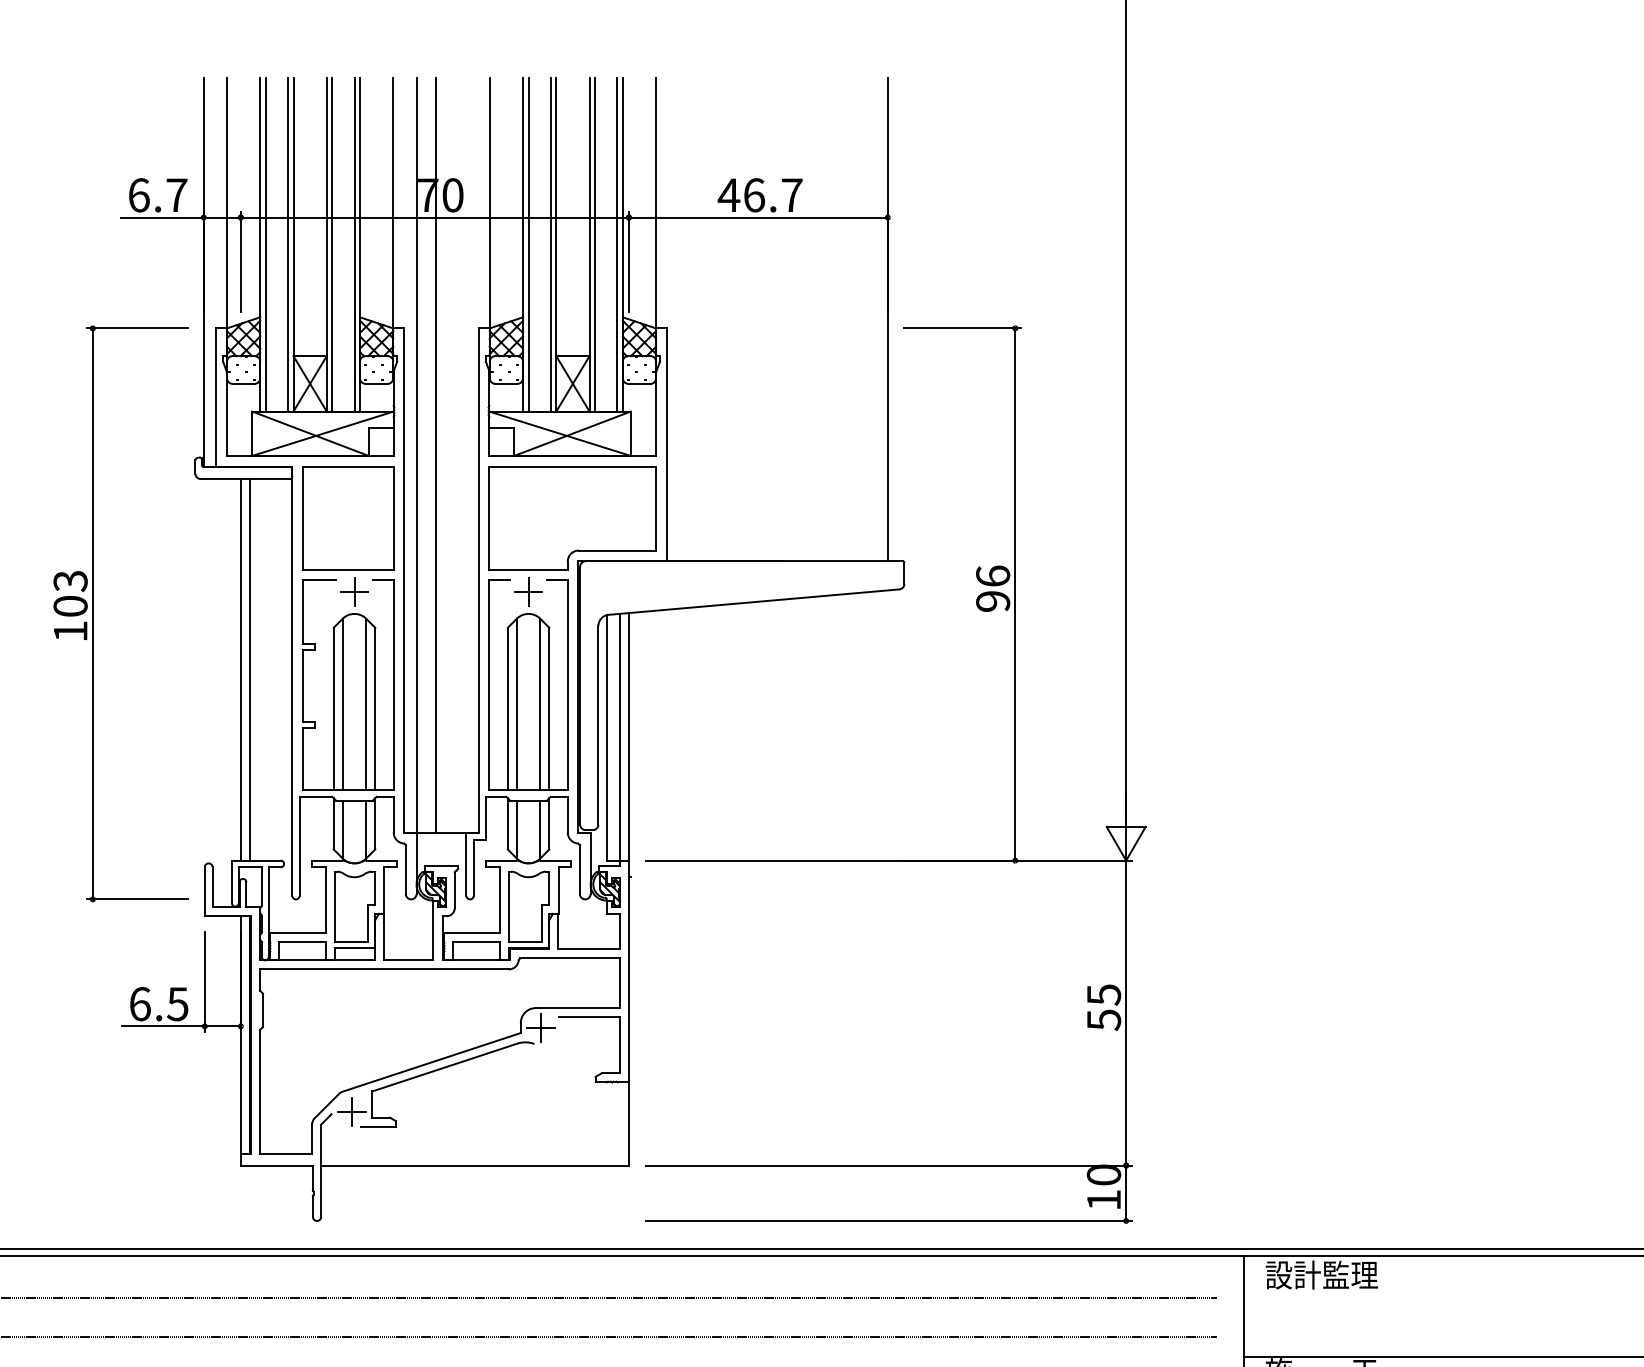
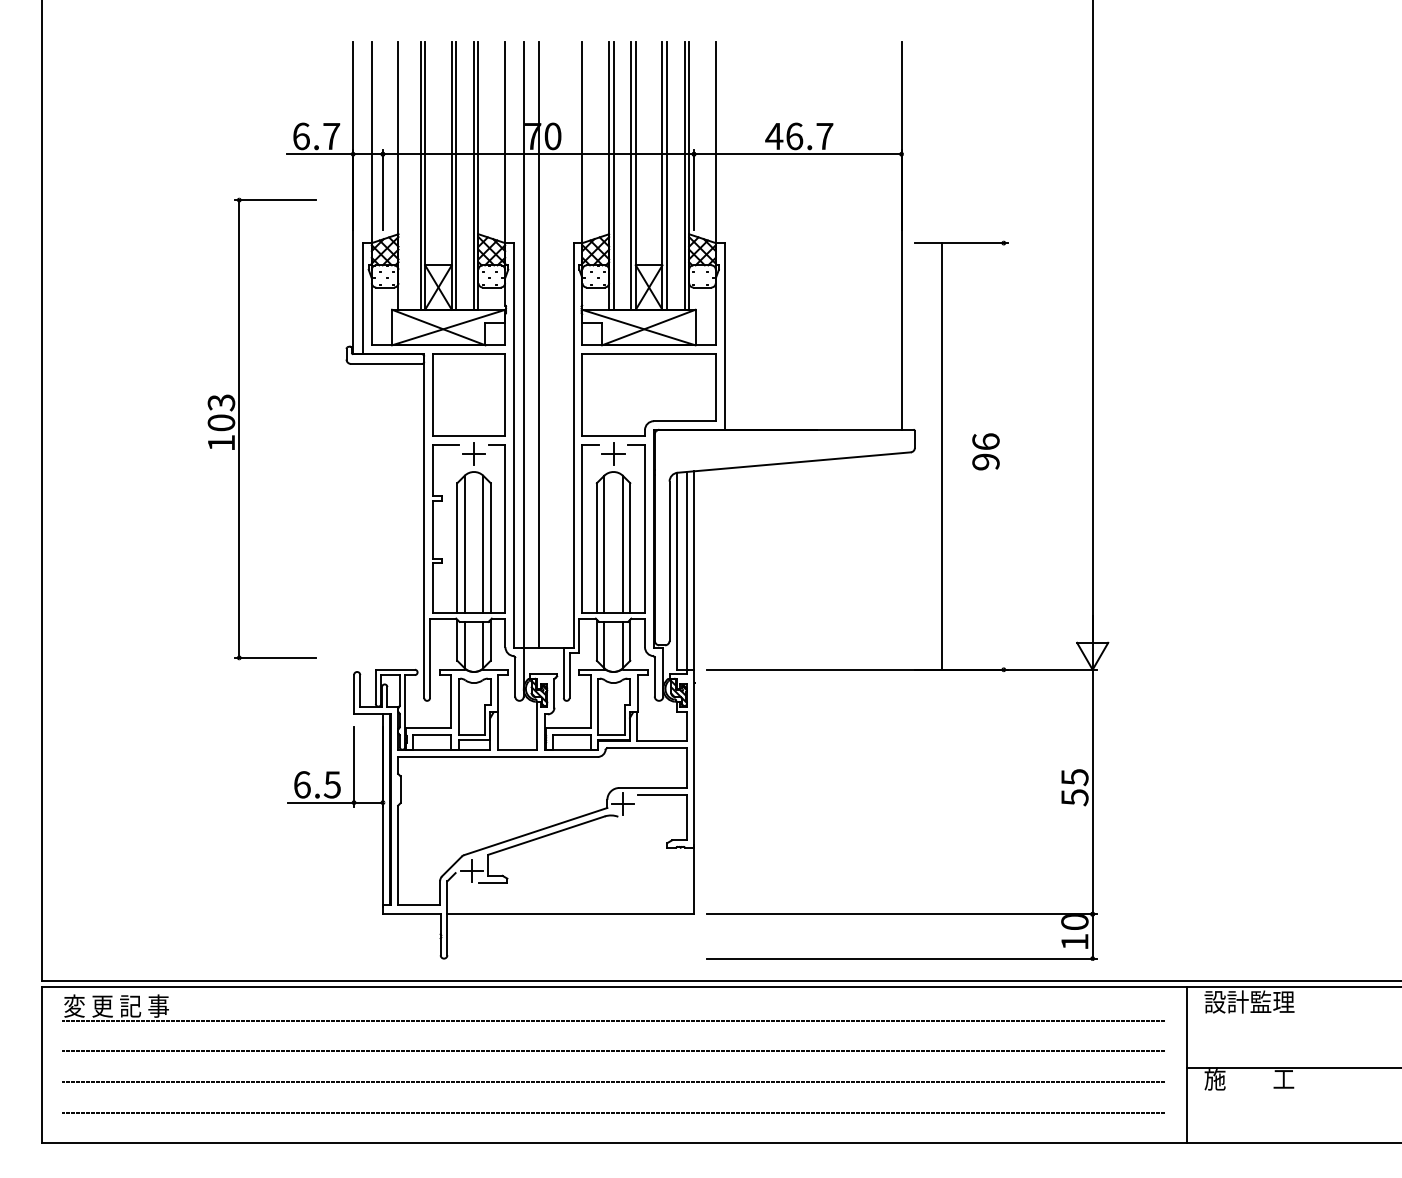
line: (265, 244) -> (402, 175), removed
line: (1014, 594) -> (941, 456), moved
part: (93, 613) -> (239, 428), moved
line: (240, 669) -> (382, 516), removed
line: (250, 669) -> (390, 516), removed

